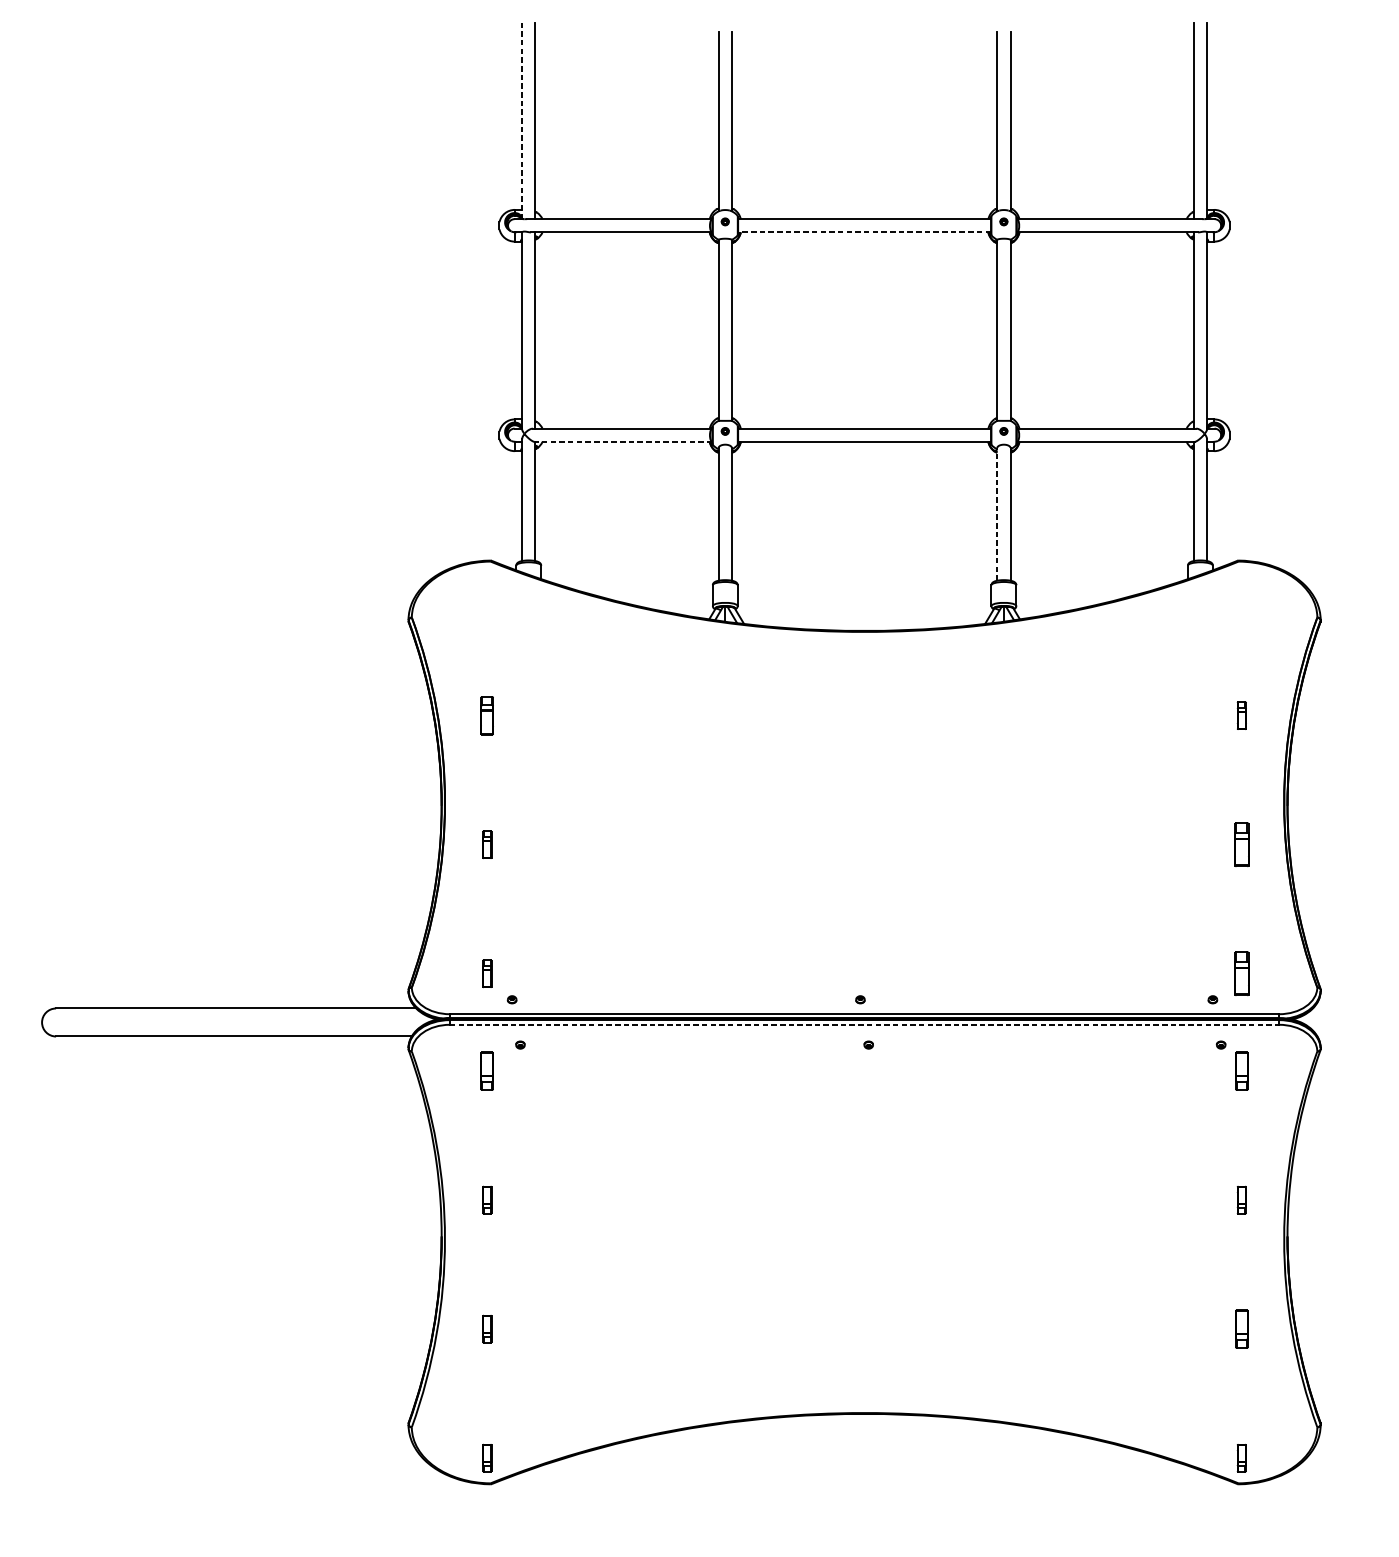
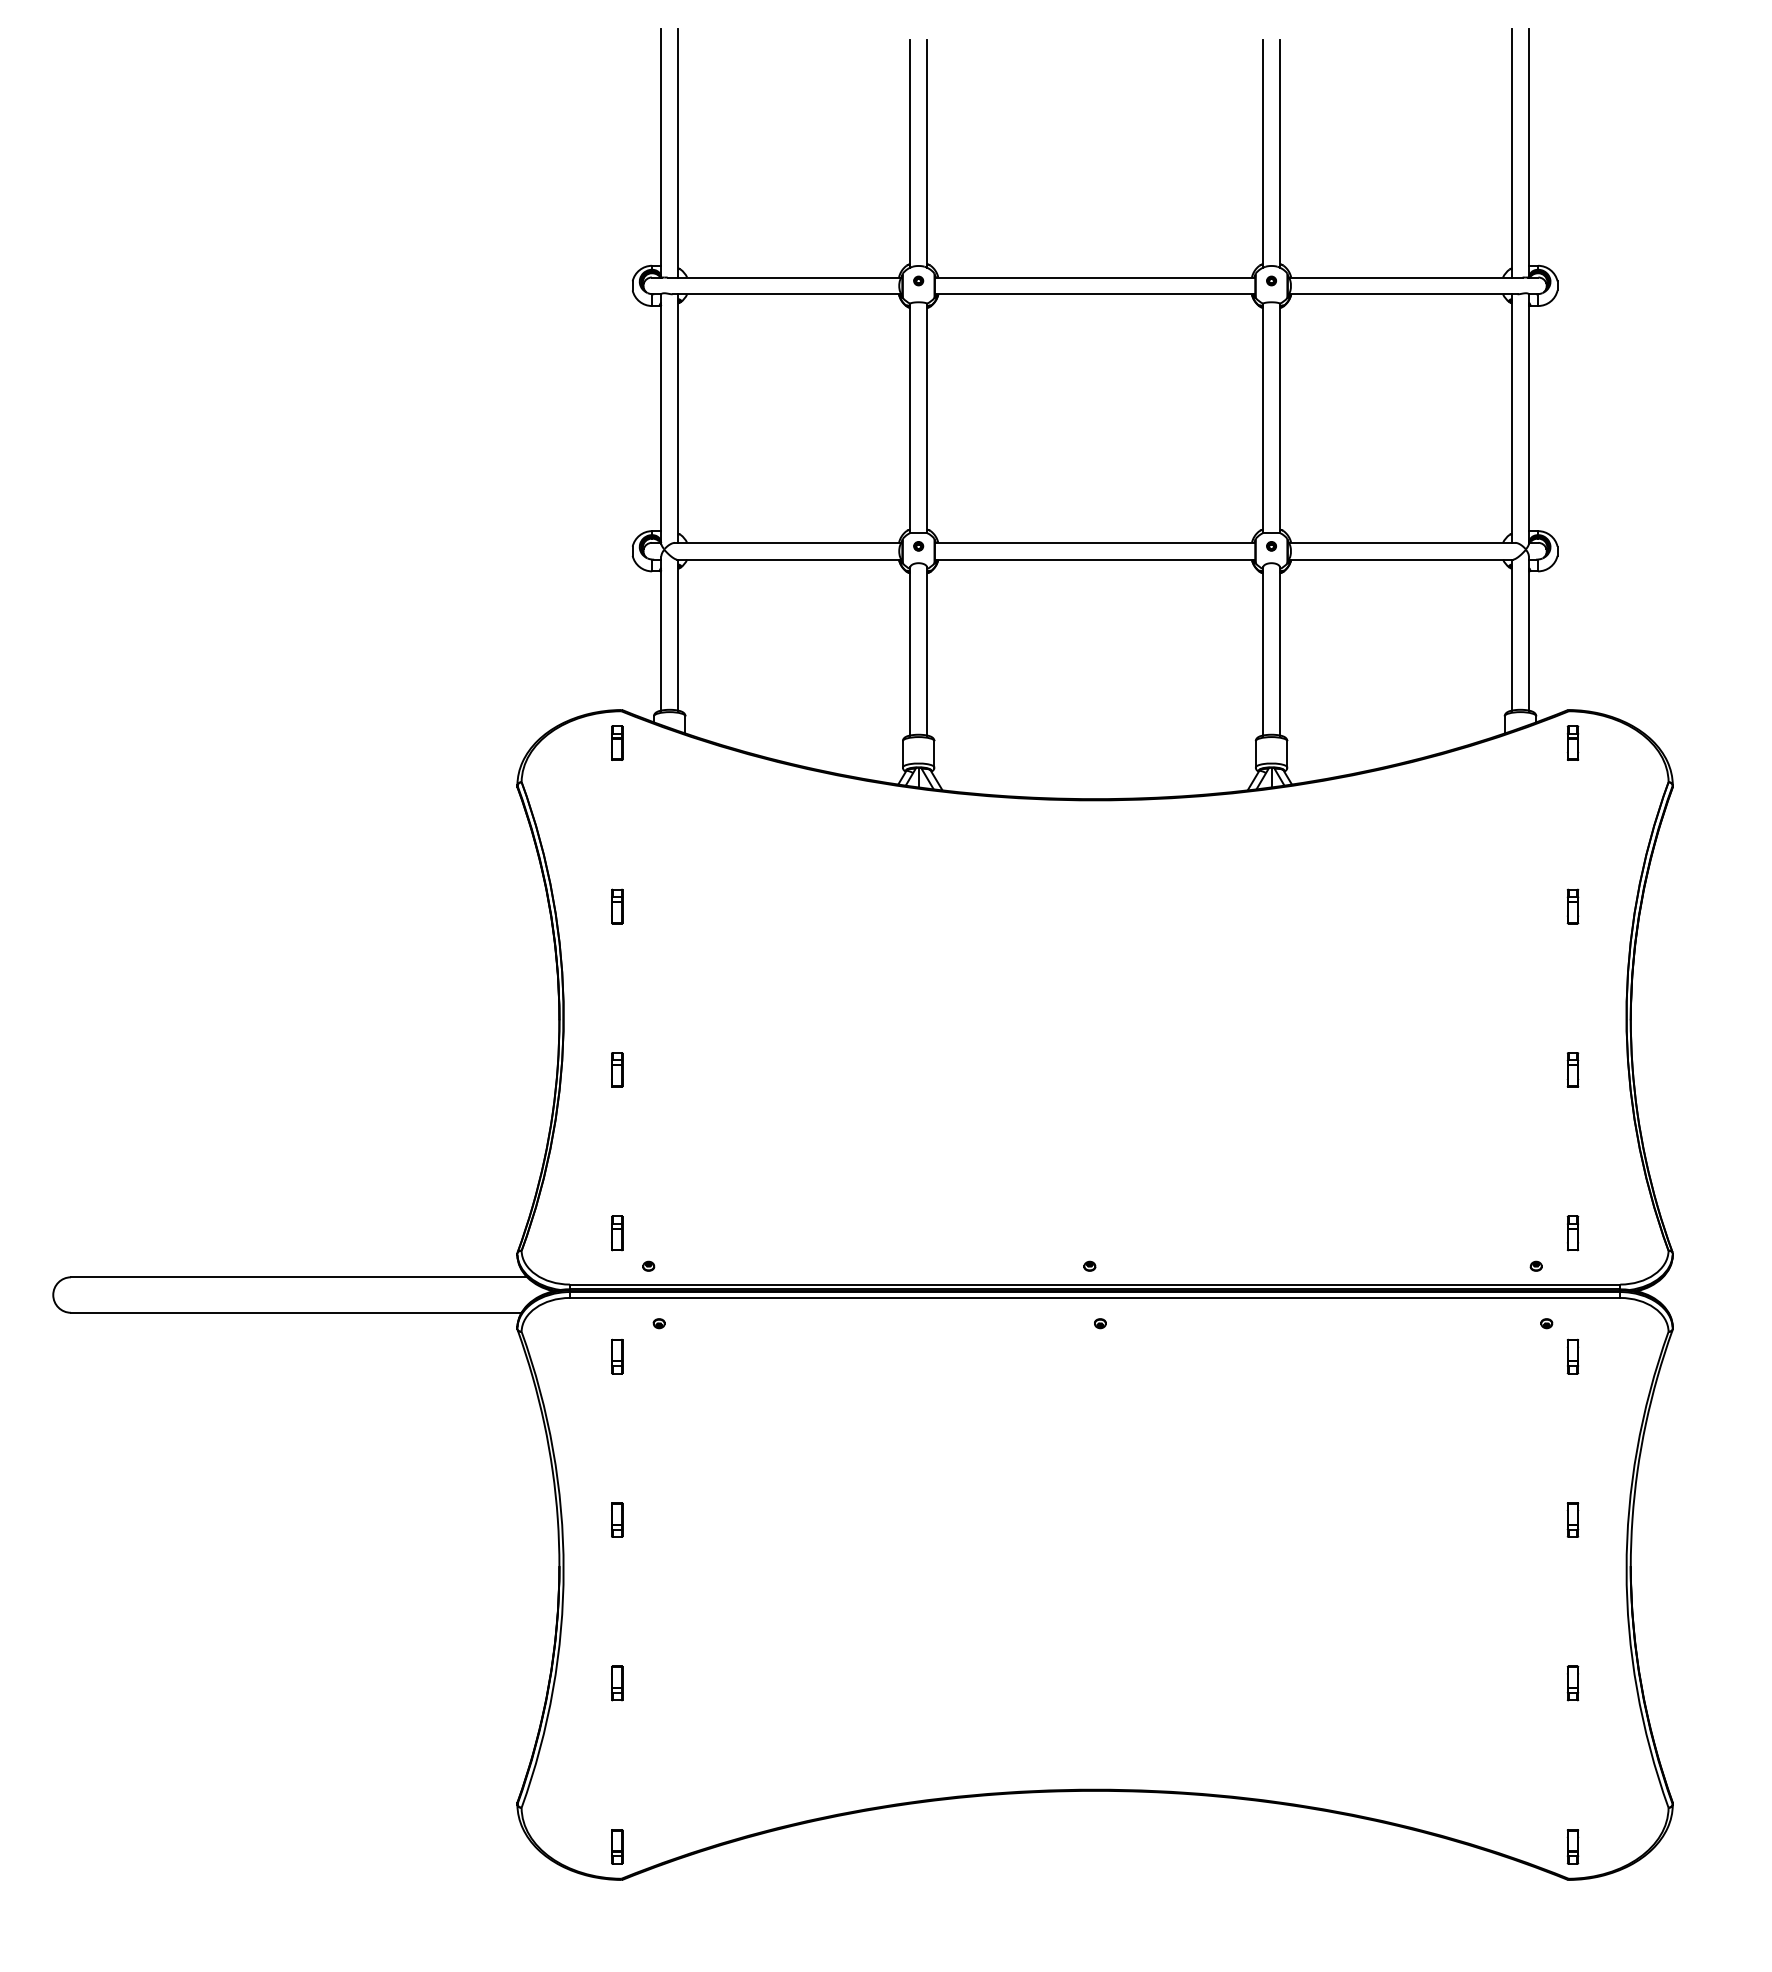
line: (522, 120) -> (661, 152), dashed -> solid
line: (864, 232) -> (1094, 294), dashed -> solid
line: (623, 441) -> (789, 559), dashed -> solid
line: (997, 513) -> (1263, 650), dashed -> solid
part: (487, 586) -> (617, 742), added
part: (1241, 586) -> (1572, 742), added
part: (487, 715) -> (617, 906), size x0.71
part: (1241, 844) -> (1572, 1069), size x0.62
part: (1241, 973) -> (1572, 1233), size x0.62
line: (864, 1024) -> (1095, 1297), dashed -> solid
part: (487, 1071) -> (617, 1356), size x0.71
part: (1241, 1071) -> (1572, 1356), size x0.71
part: (1241, 1329) -> (1572, 1683), size x0.71

